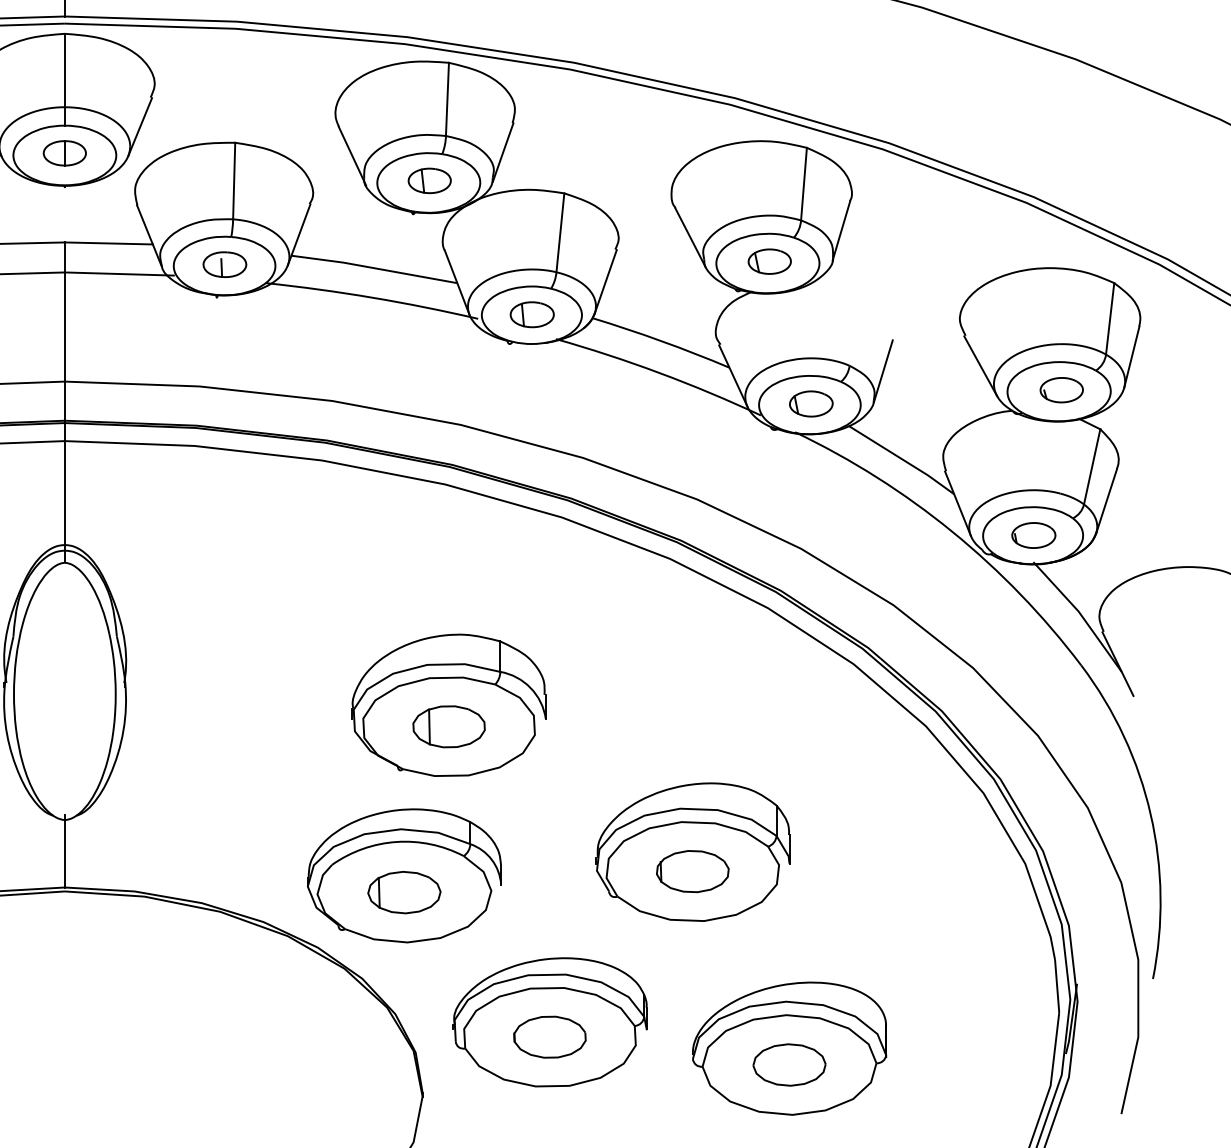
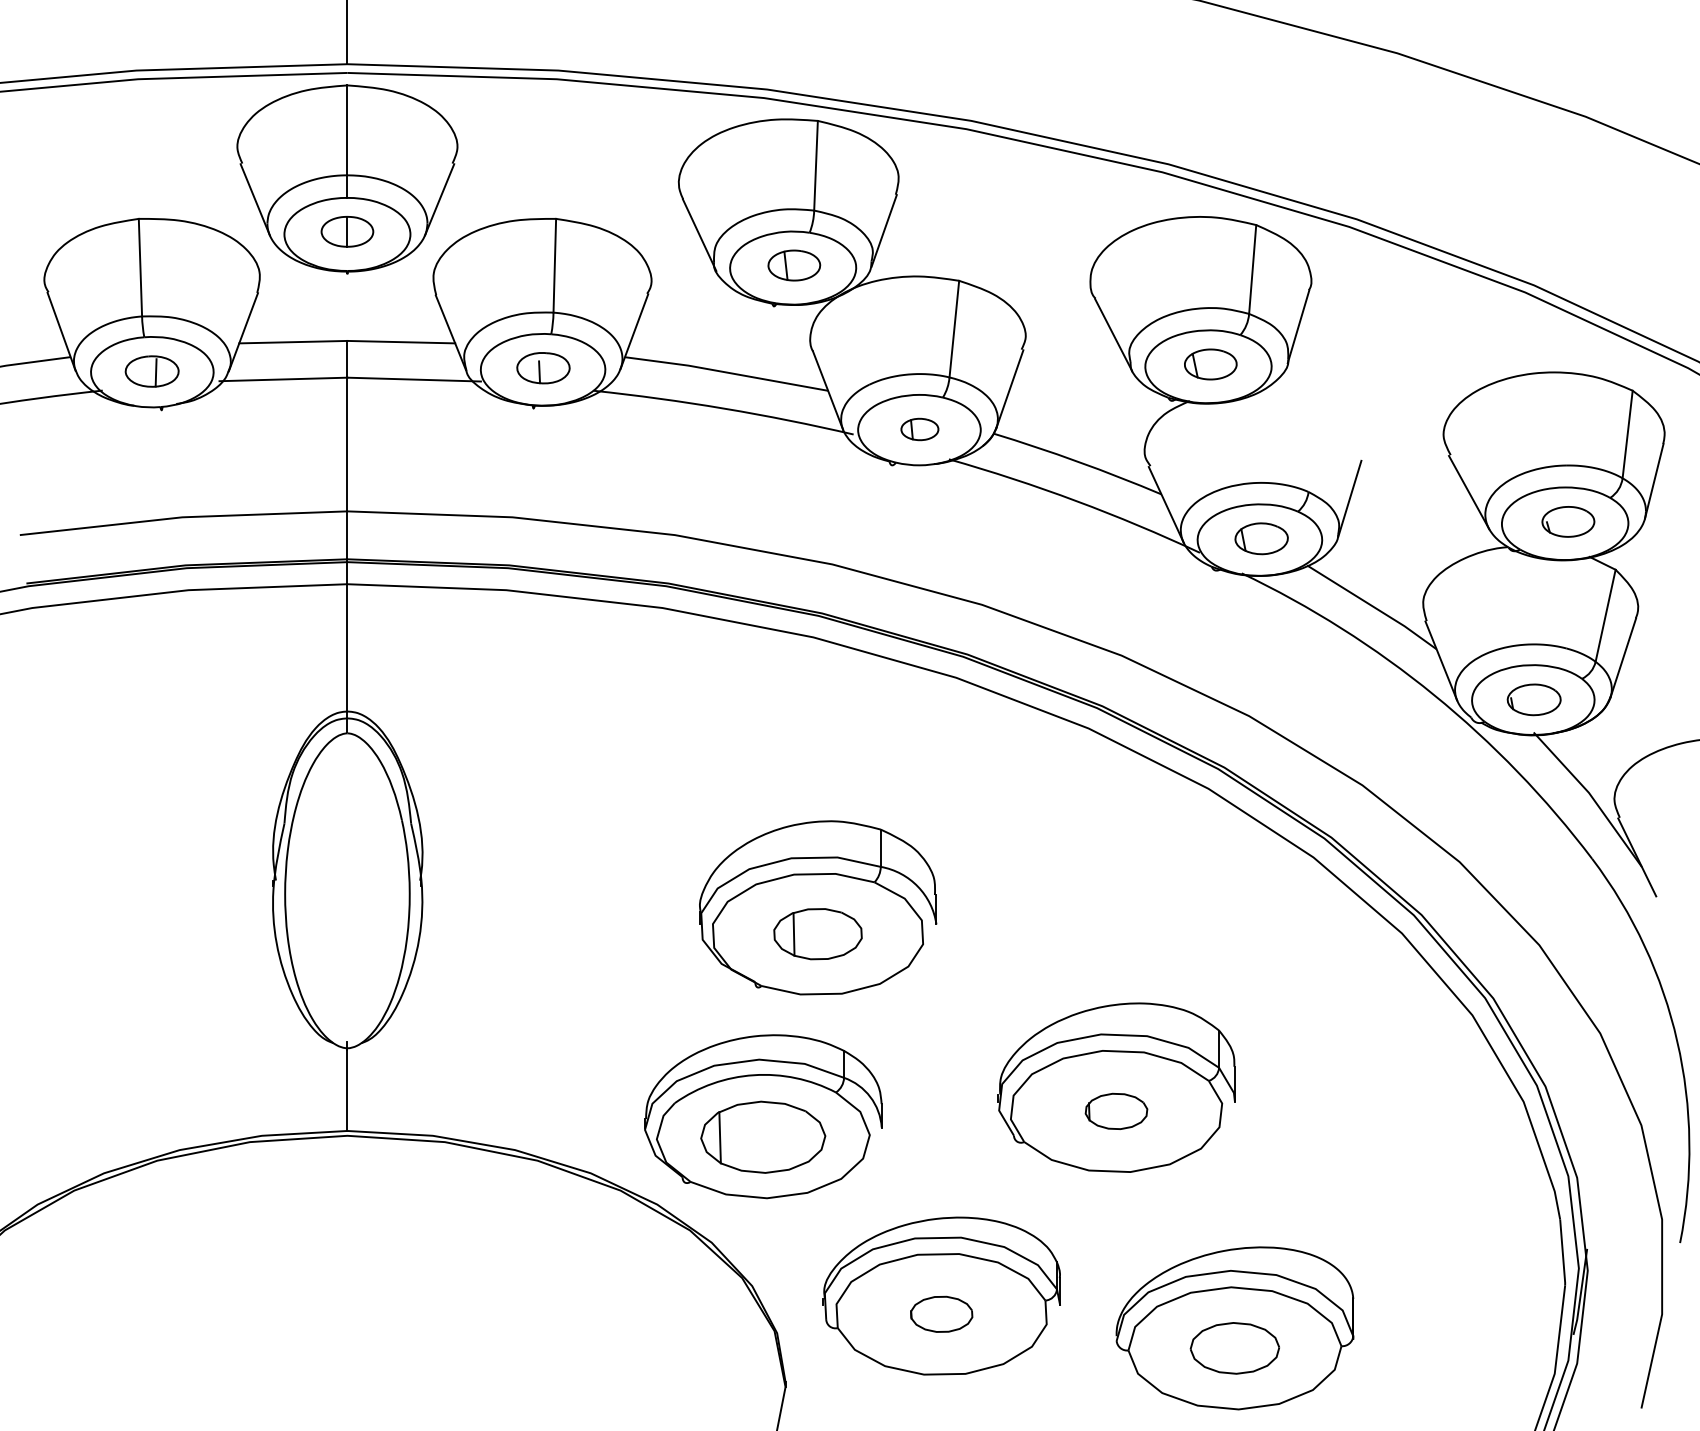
part: (531, 314) -> (919, 429), size x0.7
part: (692, 871) -> (1116, 1111), size x0.7
part: (404, 892) -> (763, 1136), size x1.4
part: (549, 1037) -> (941, 1314), size x0.7

